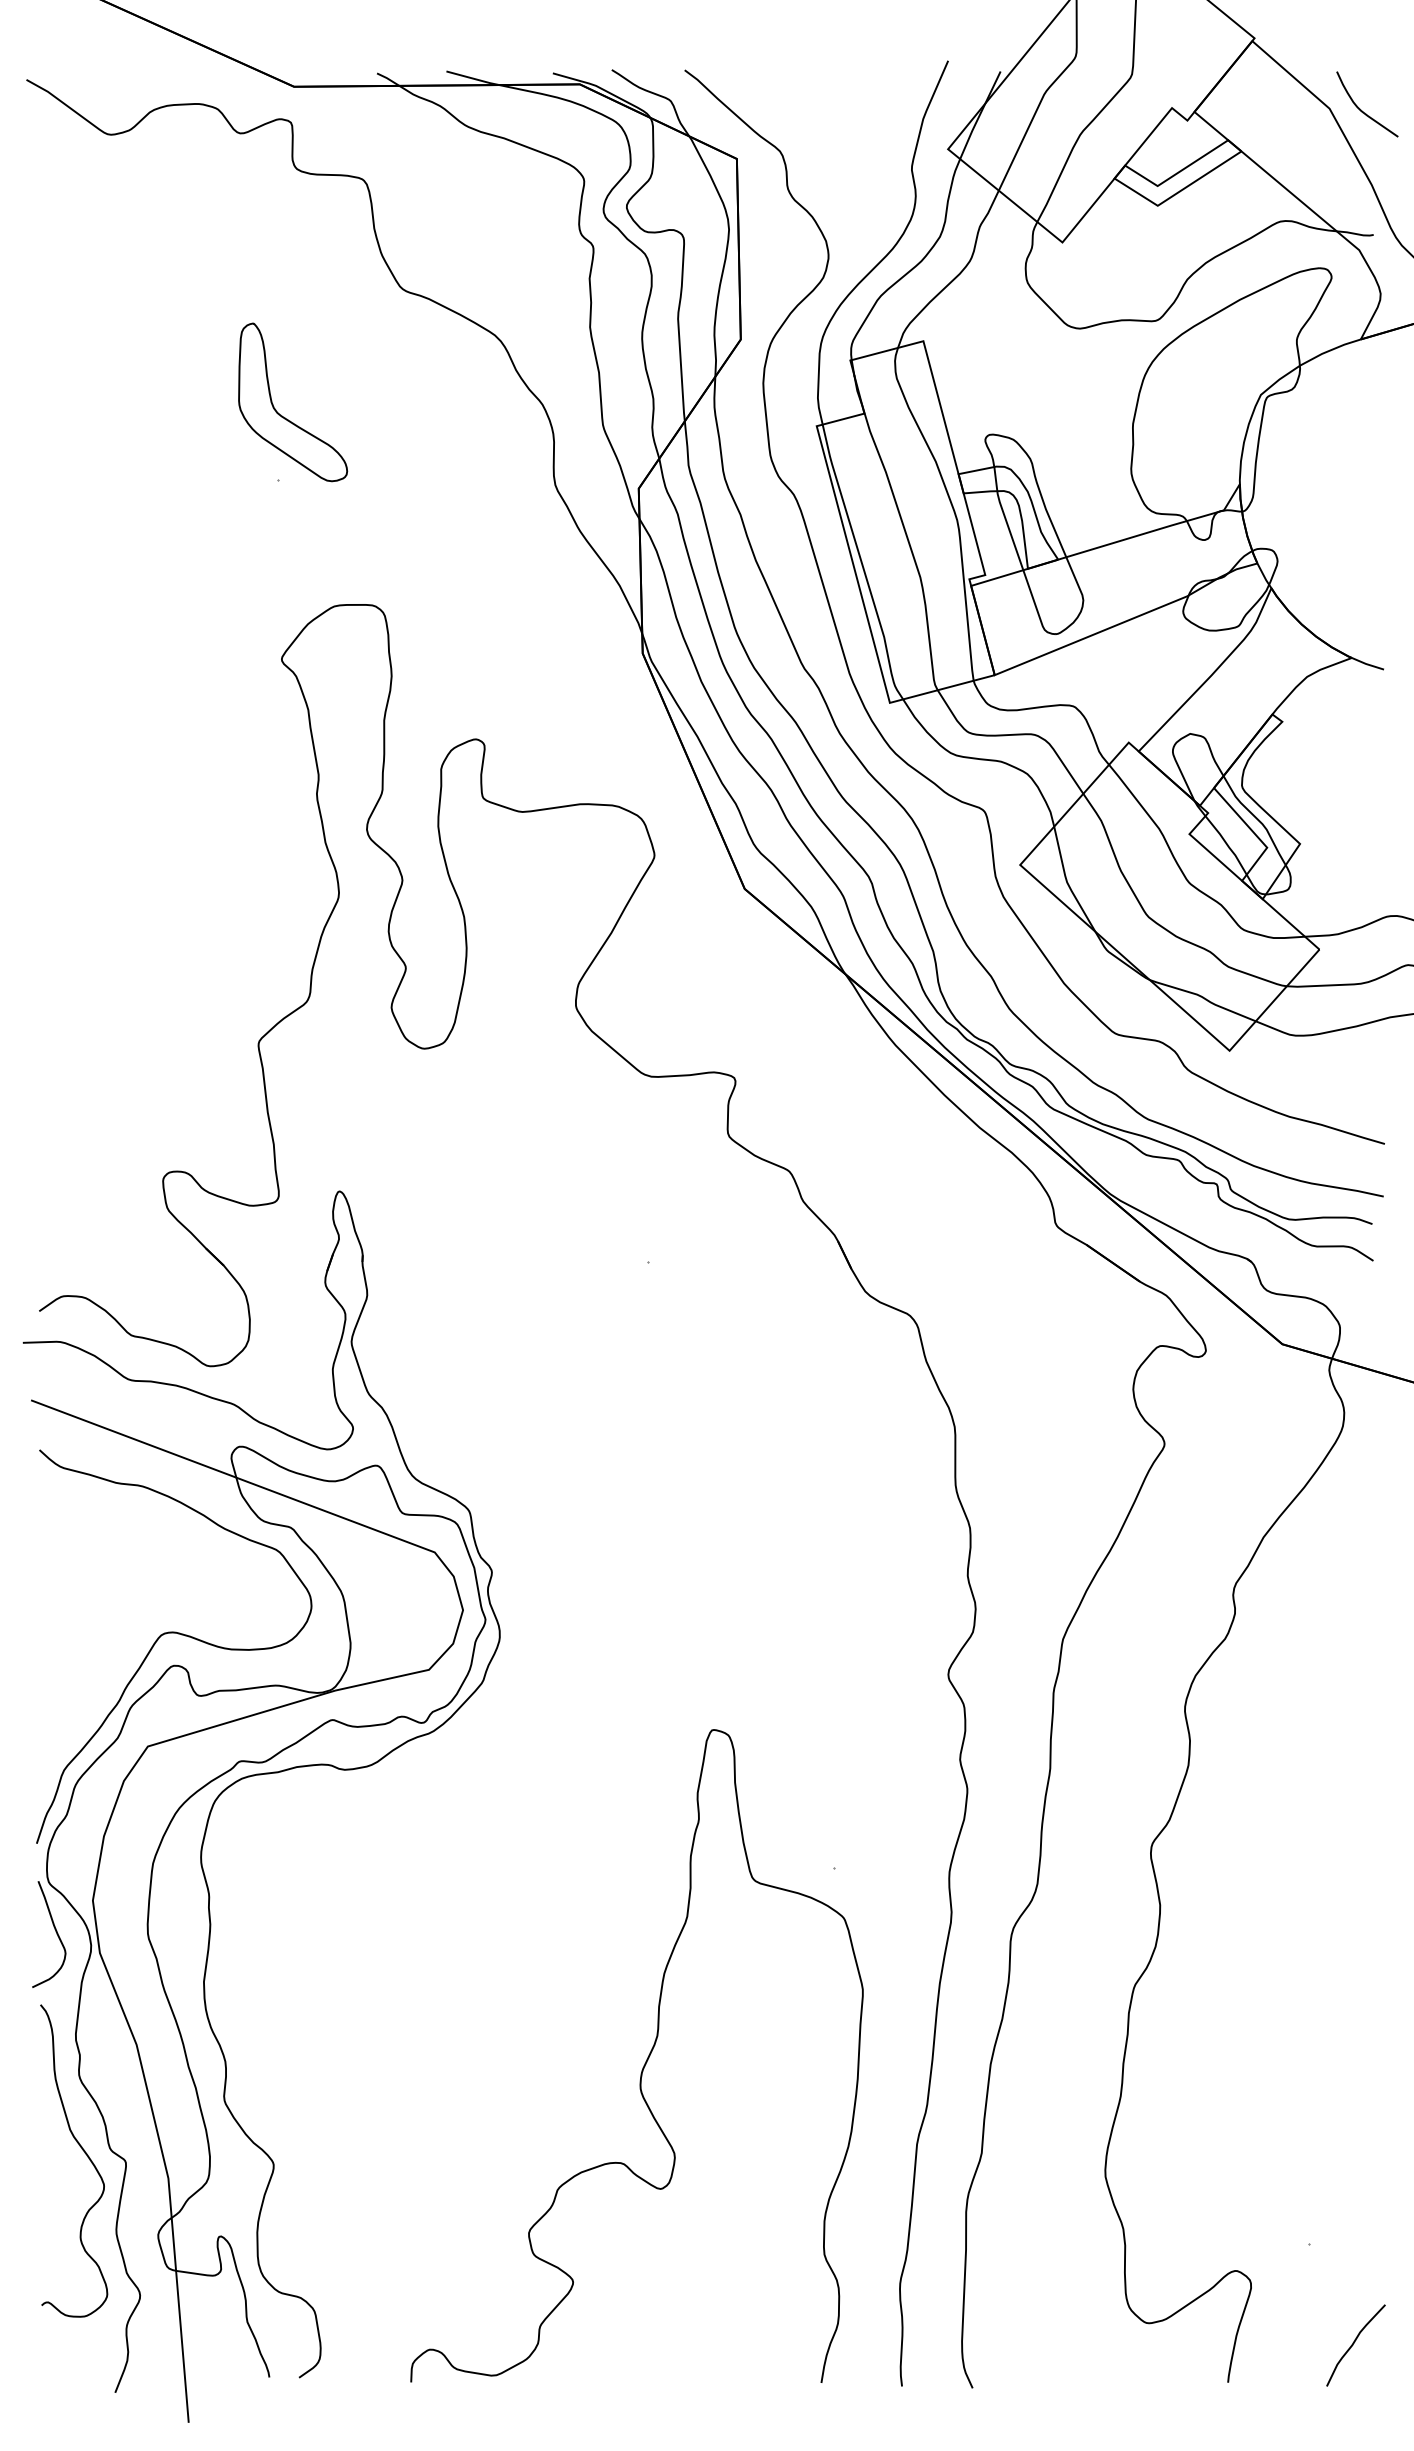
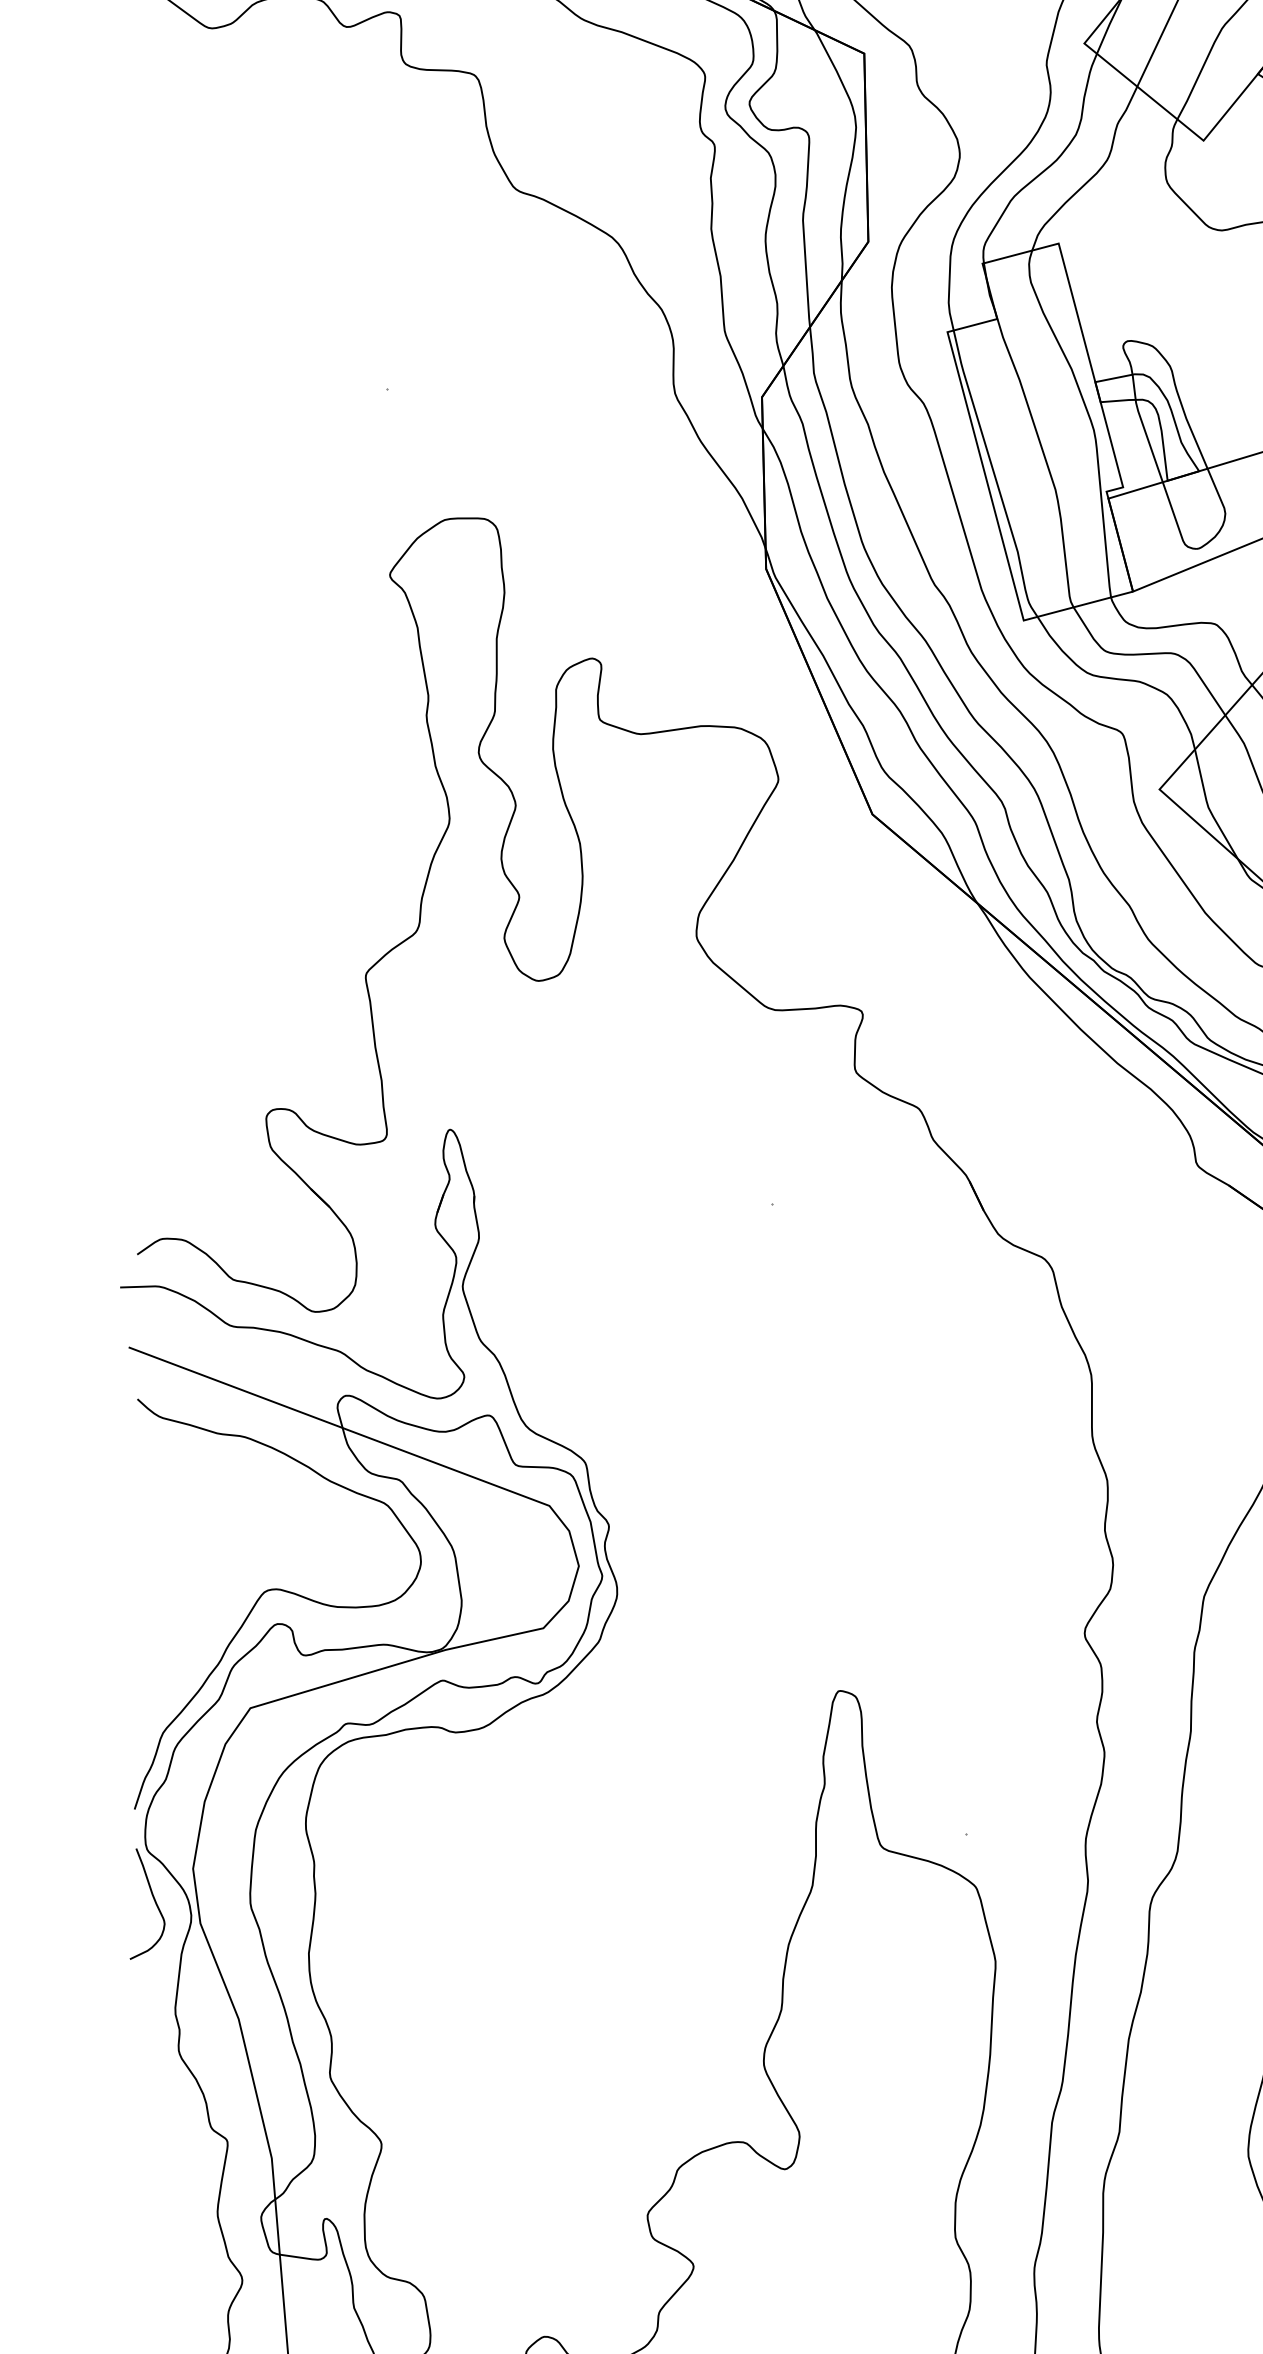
part: (285, 417) -> (393, 323), removed
curve: (84, 2153) -> (184, 2132), removed

